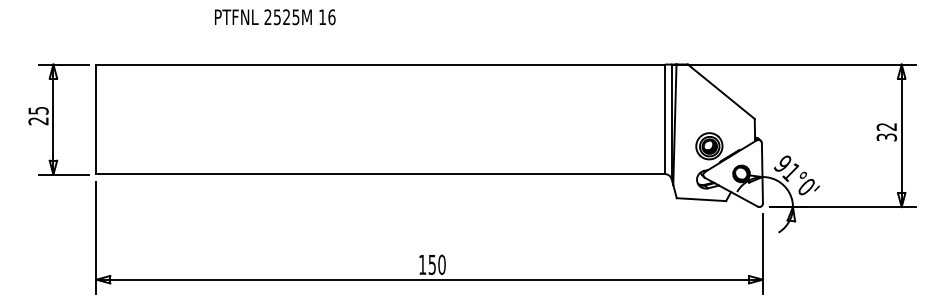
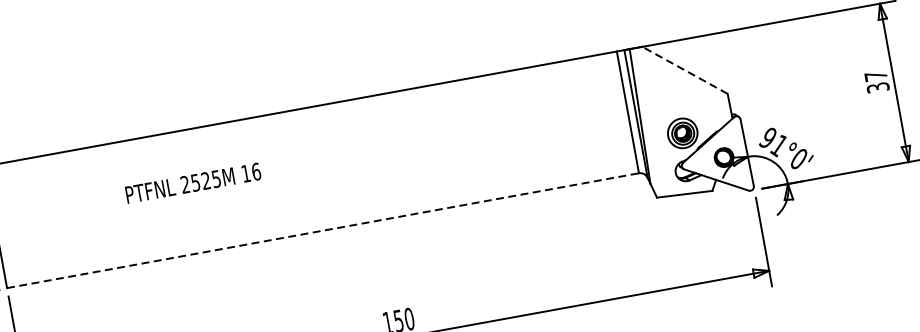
text: (275, 17) -> (193, 183), moved
line: (720, 91) -> (684, 70), solid -> dashed
text: (886, 126) -> (875, 75), 32 -> 37
line: (381, 174) -> (324, 230), solid -> dashed

